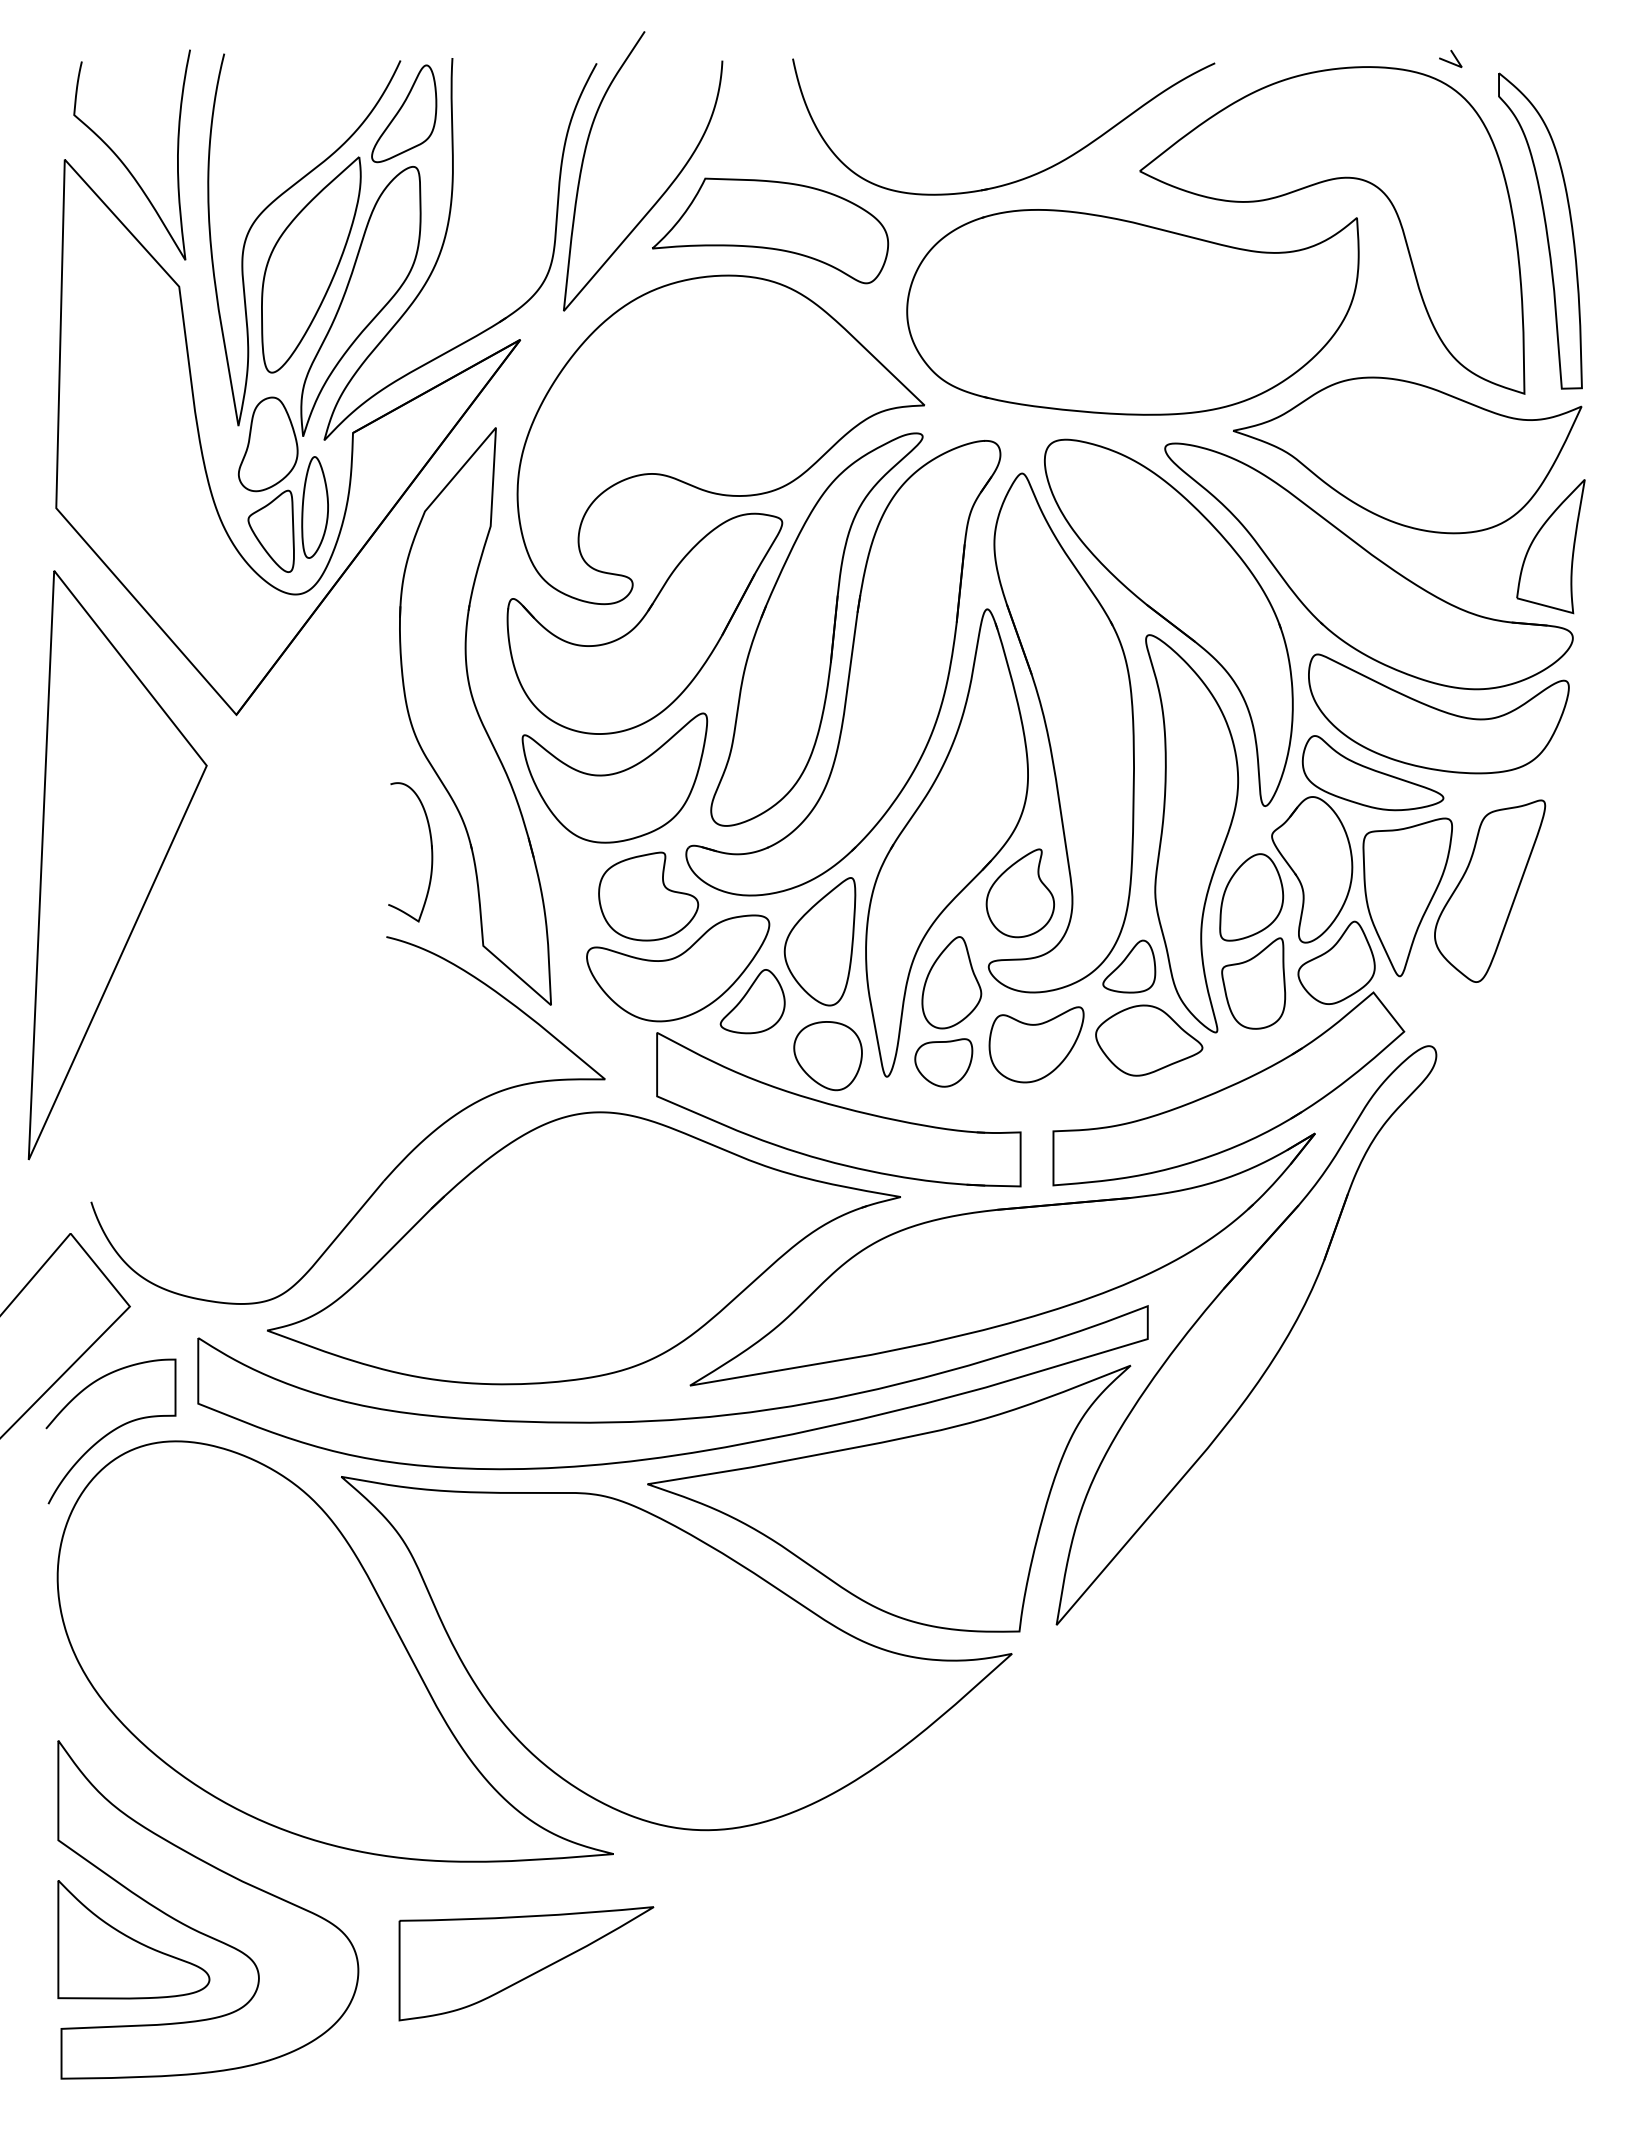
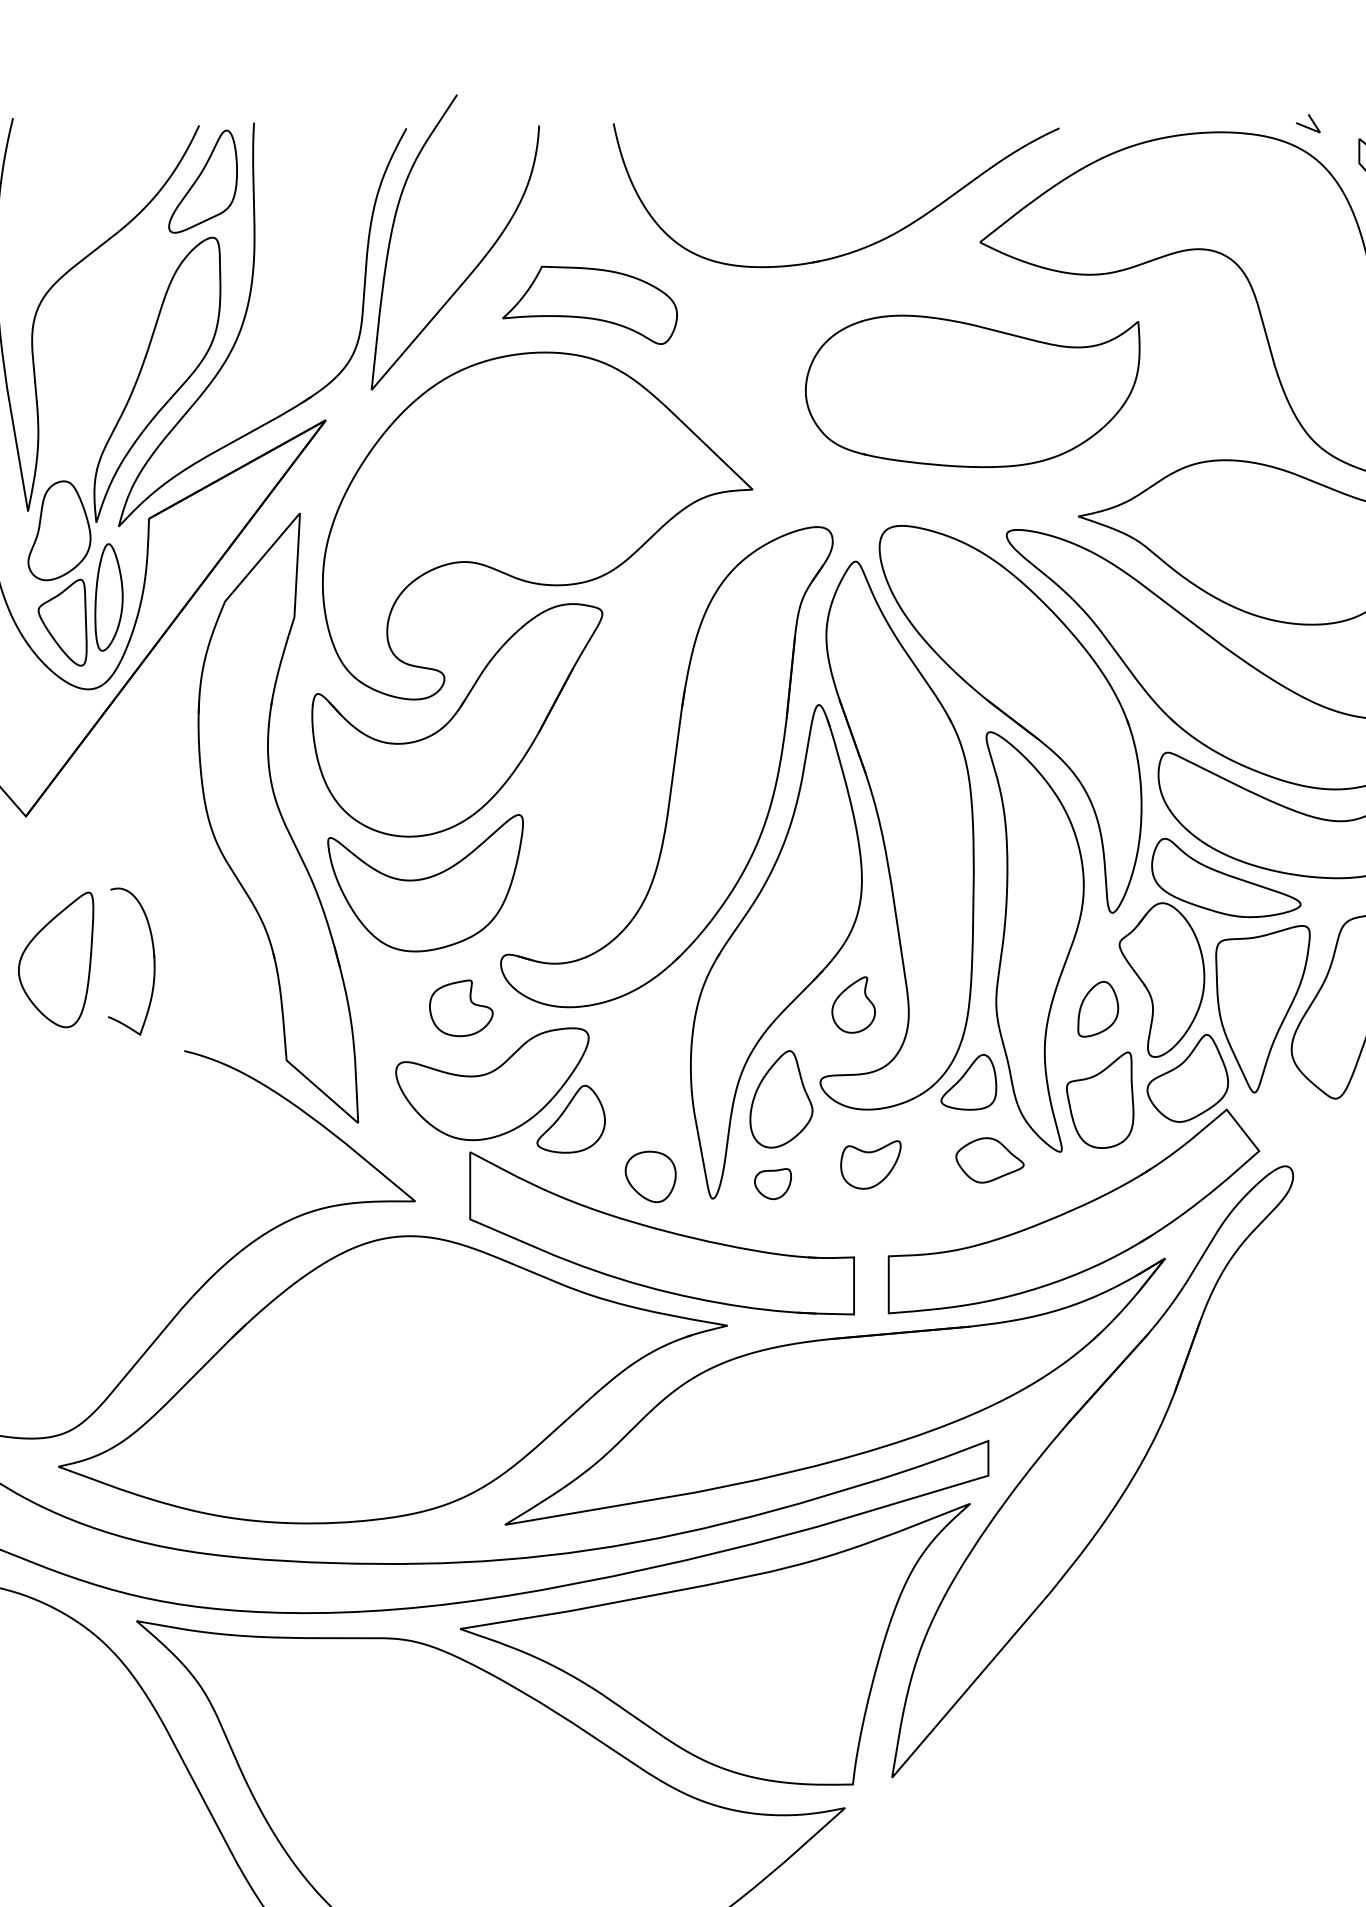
part: (770, 230) -> (589, 304), size x0.7
part: (311, 264) -> (105, 340), removed
part: (1132, 312) -> (972, 391), size x0.7
part: (816, 629) -> (638, 726), removed
part: (431, 852) -> (153, 961), moved
part: (1019, 893) -> (852, 1005), size x0.6
part: (648, 896) -> (461, 1008), size x0.6
part: (1251, 897) -> (1097, 1009), size x0.6
part: (819, 941) -> (55, 959), moved
part: (1149, 1040) -> (990, 1160), size x0.6
part: (1036, 1044) -> (870, 1164), size x0.6
part: (827, 1056) -> (650, 1177), size x0.7
part: (943, 1062) -> (772, 1183), size x0.6

